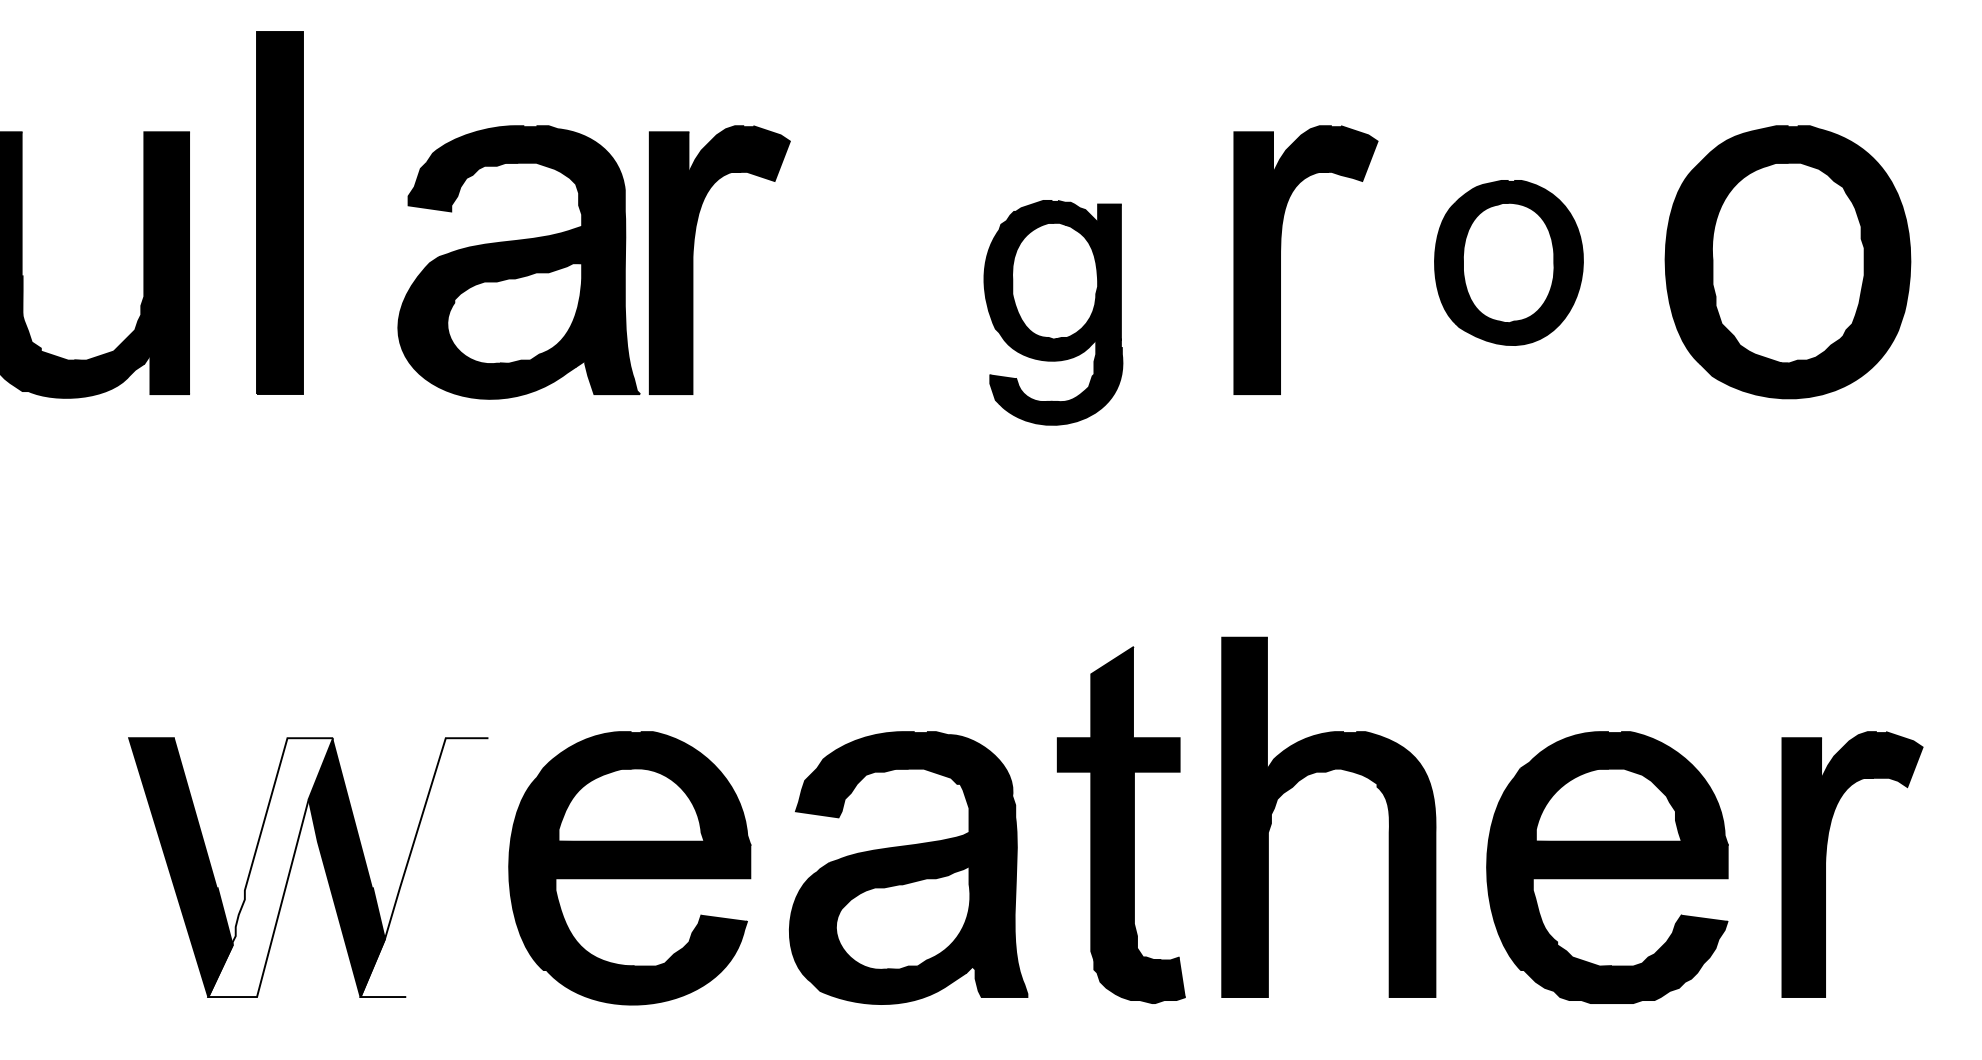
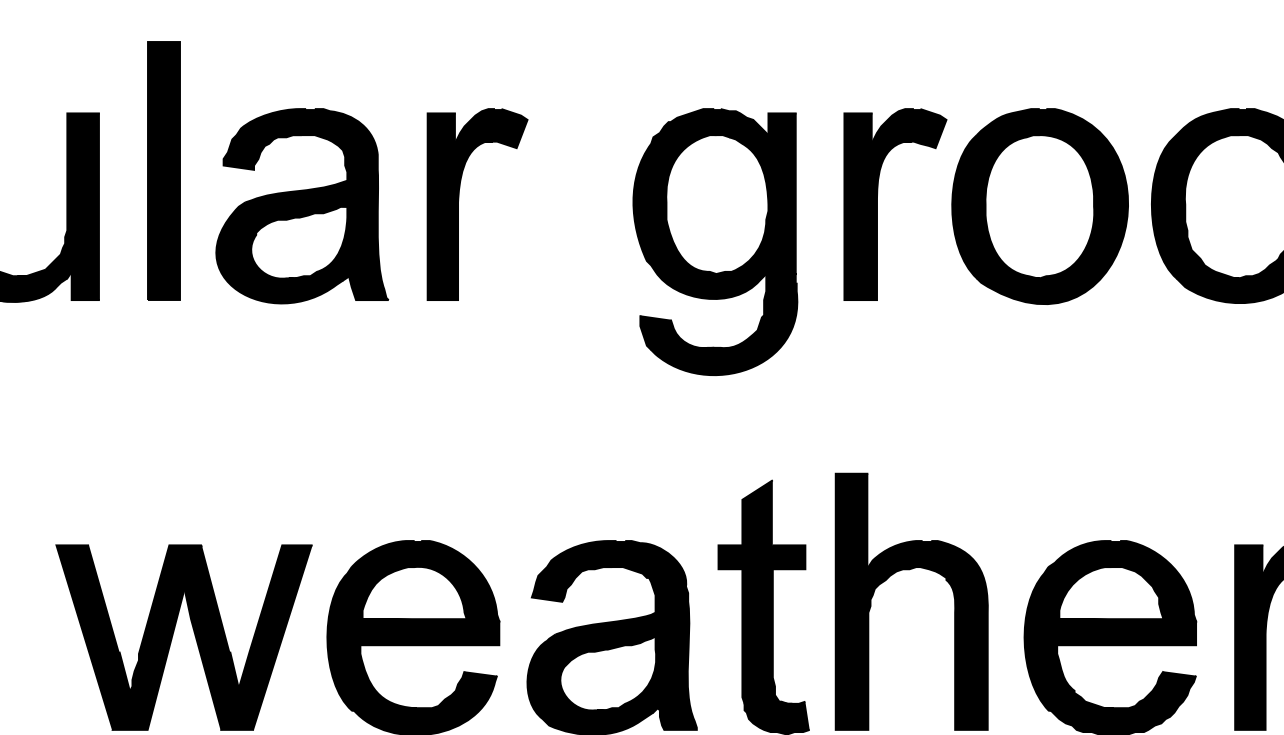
part: (518, 262) -> (301, 206), moved
part: (1508, 262) -> (1039, 206), size x1.67
part: (1053, 312) -> (715, 241), size x1.67
fill: (270, 867) -> (157, 637), added
fill: (424, 867) -> (267, 637), added

